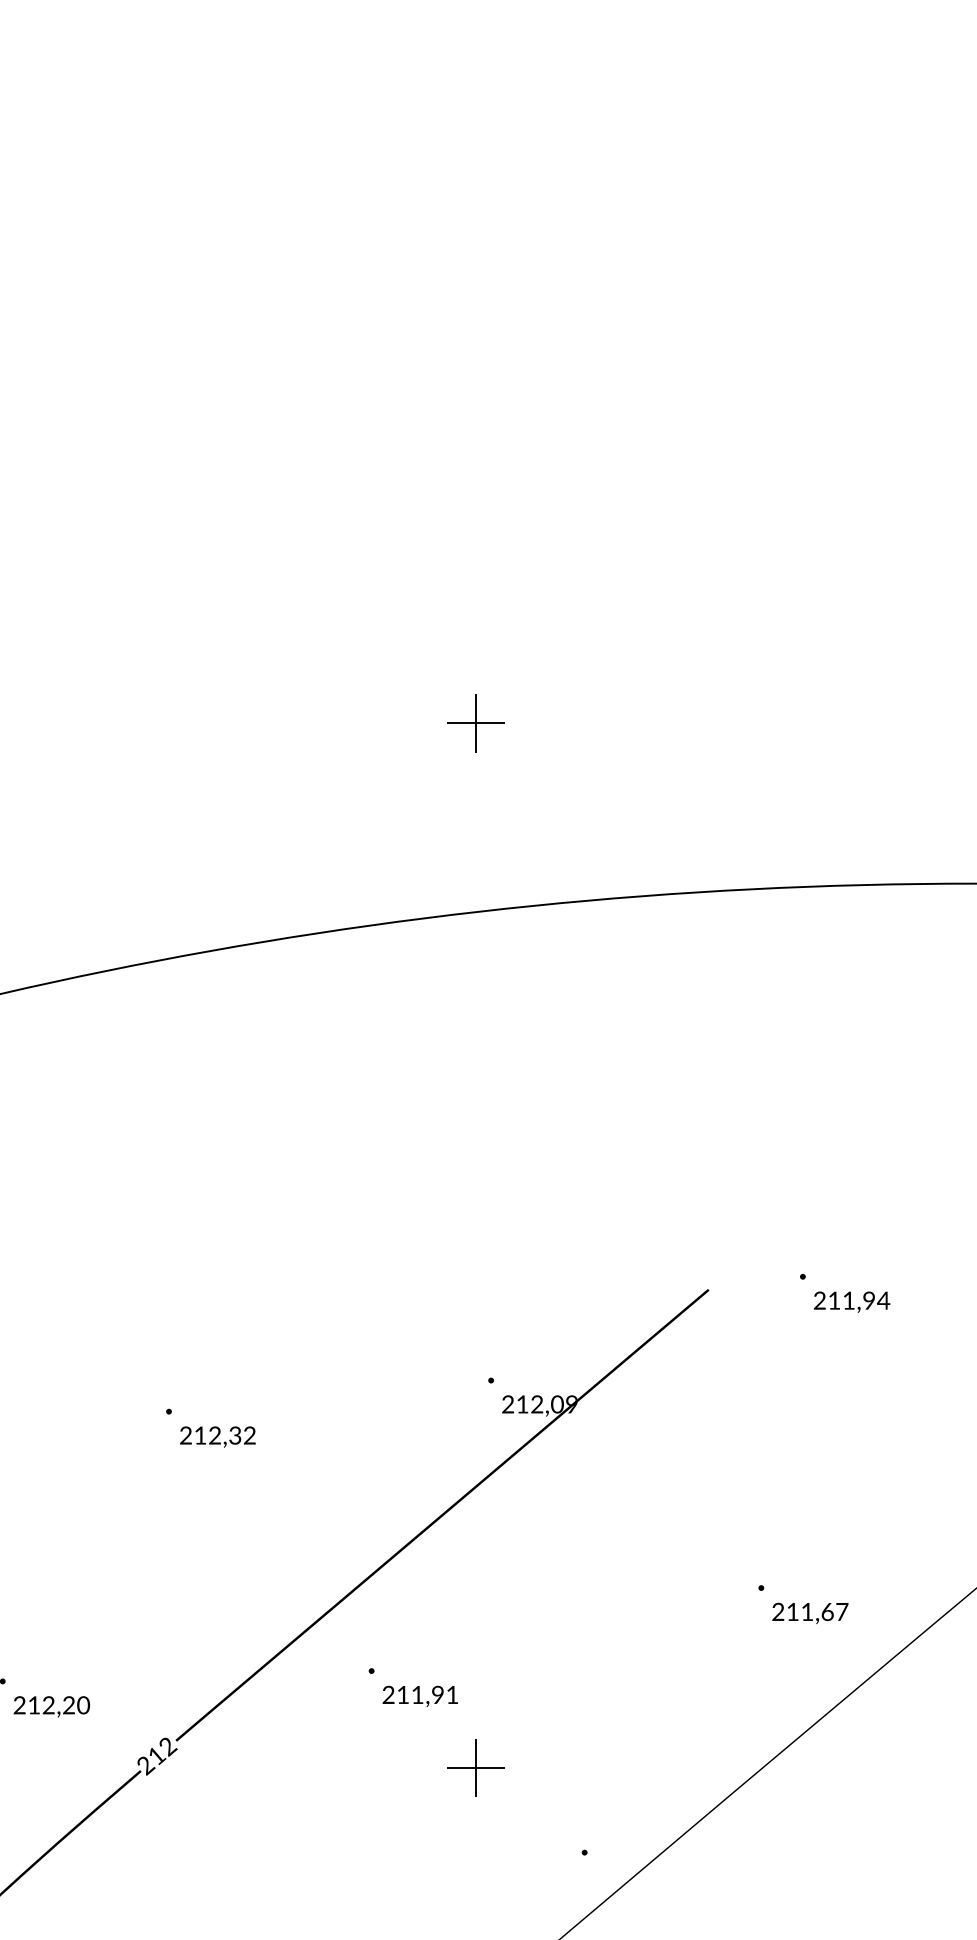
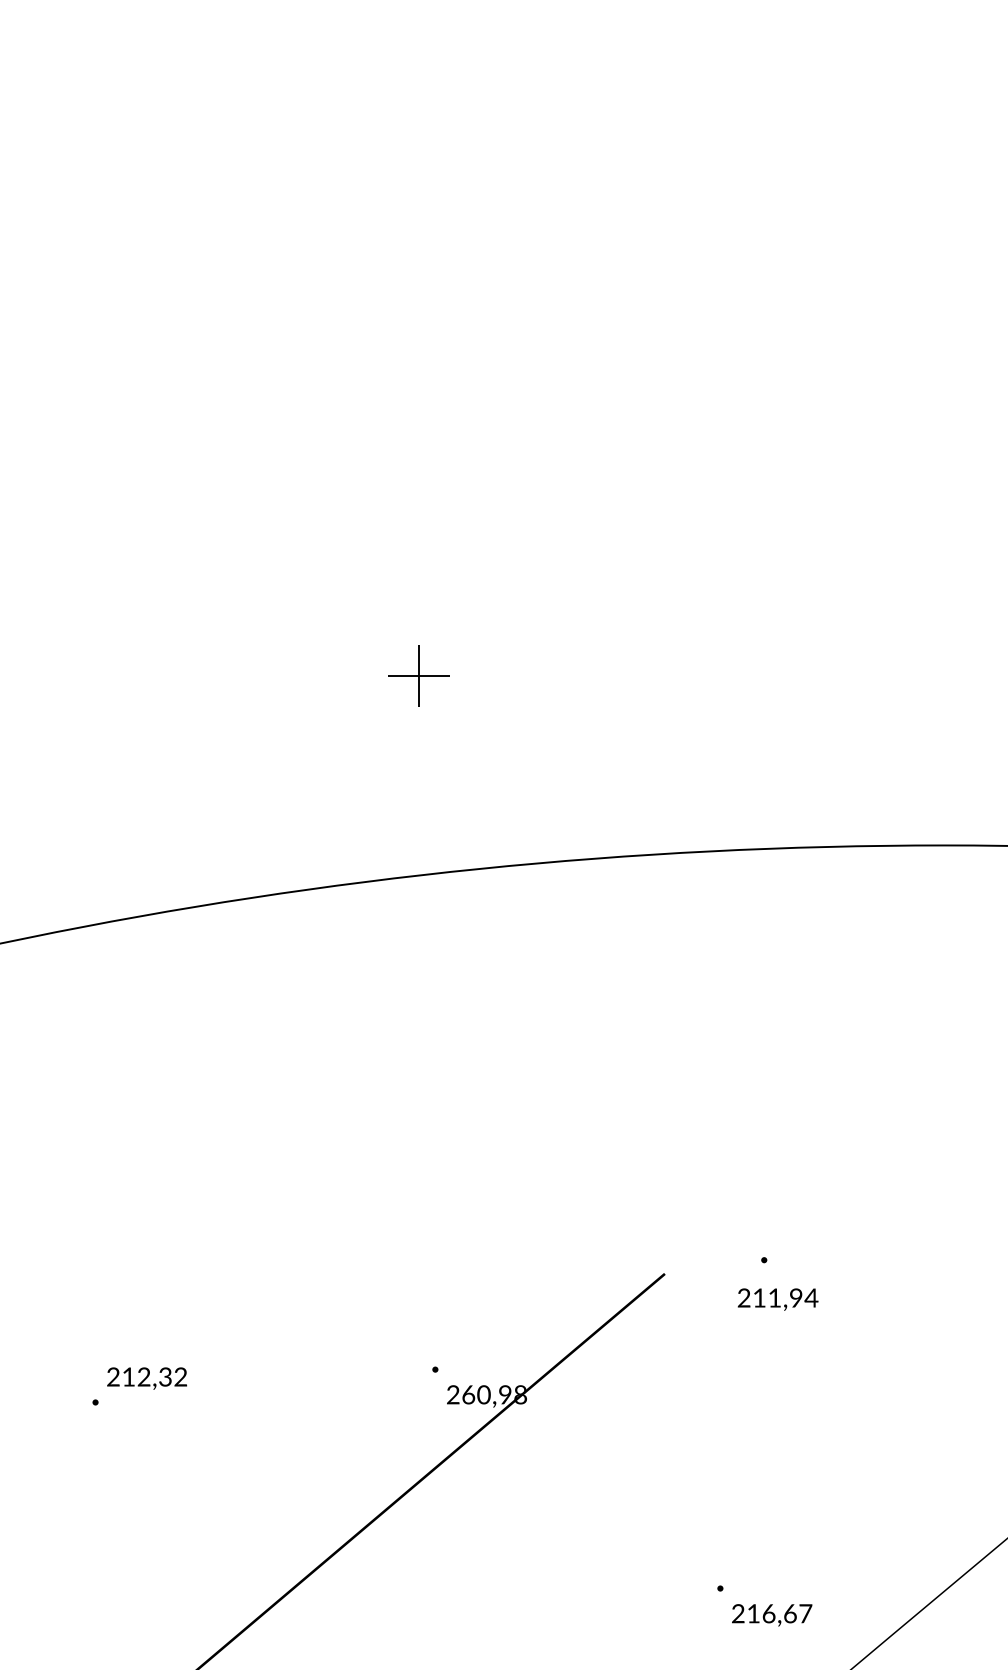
text: (852, 1301) -> (778, 1298), moved
text: (546, 1404) -> (493, 1394), 212,09 -> 260,98
text: (217, 1436) -> (146, 1378), moved
text: (807, 1612) -> (769, 1614), 211,67 -> 216,67

